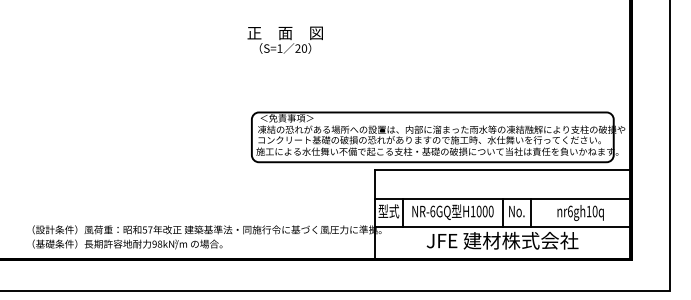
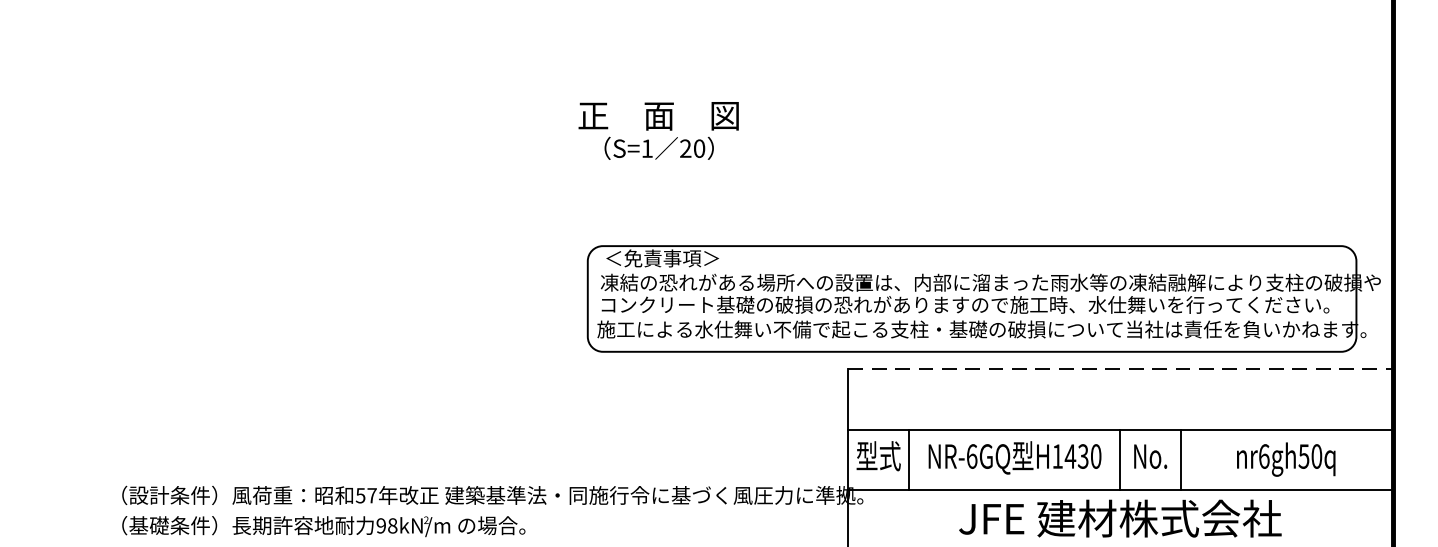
text: (284, 39) -> (657, 129), moved
line: (502, 170) -> (1120, 369), solid -> dashed
text: (481, 211) -> (1075, 456), H1000 -> H1430
text: (588, 211) -> (1302, 456), nr6gh10q -> nr6gh50q

